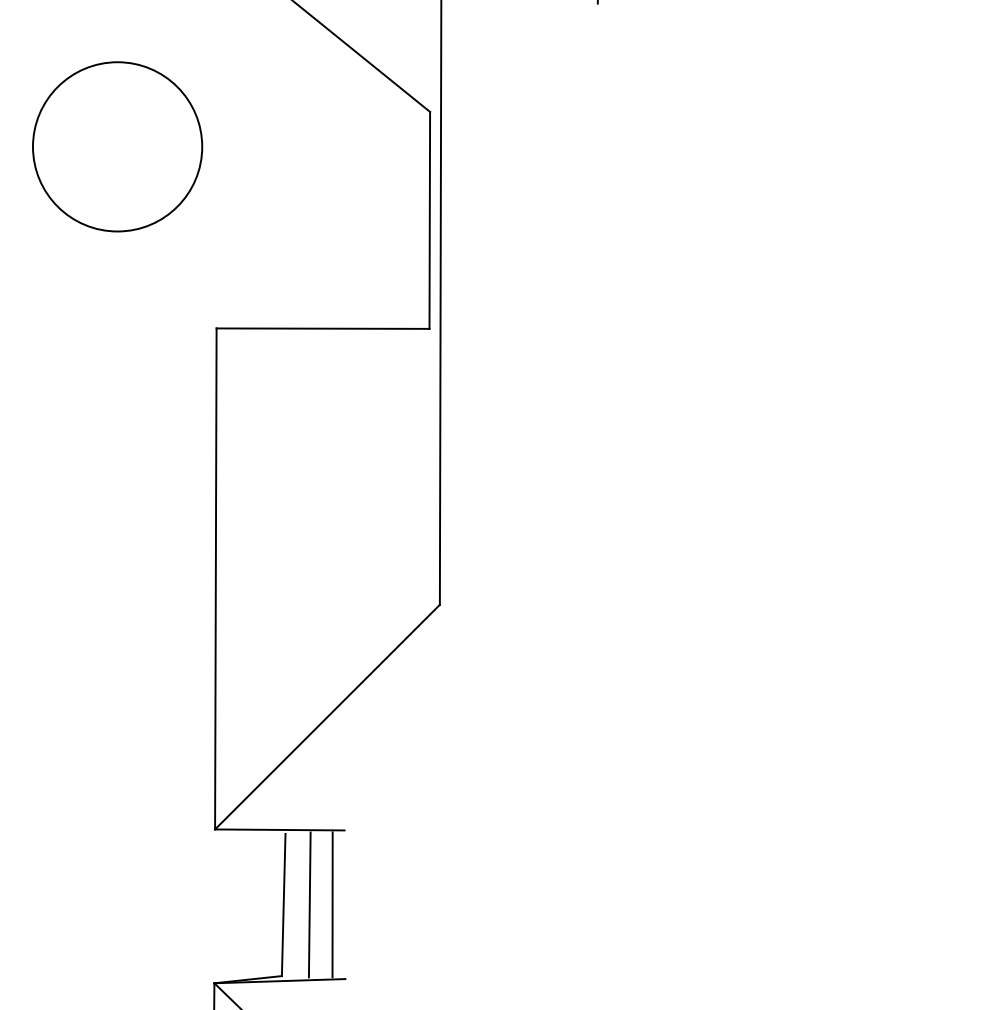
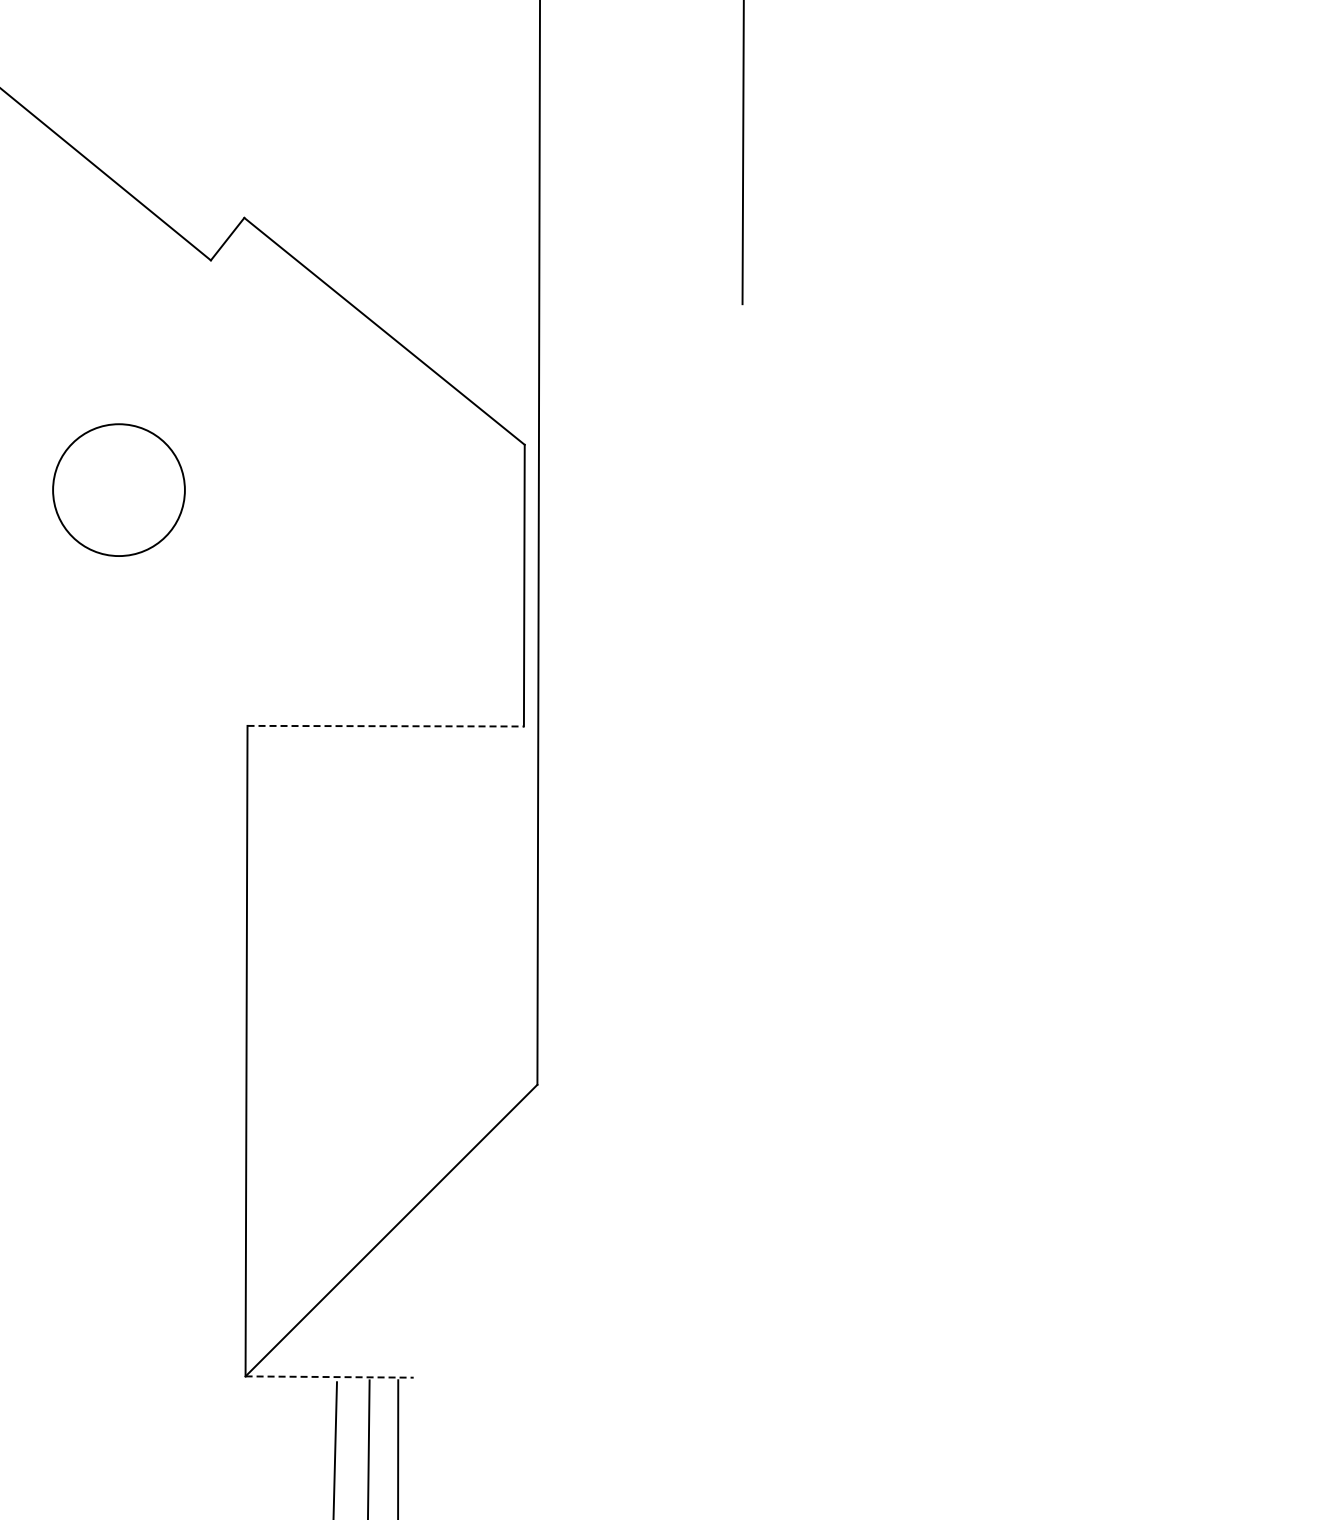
circle: (117, 147) -> (118, 490), size x0.6
line: (323, 328) -> (386, 726), solid -> dashed
line: (280, 830) -> (330, 1377), solid -> dashed

